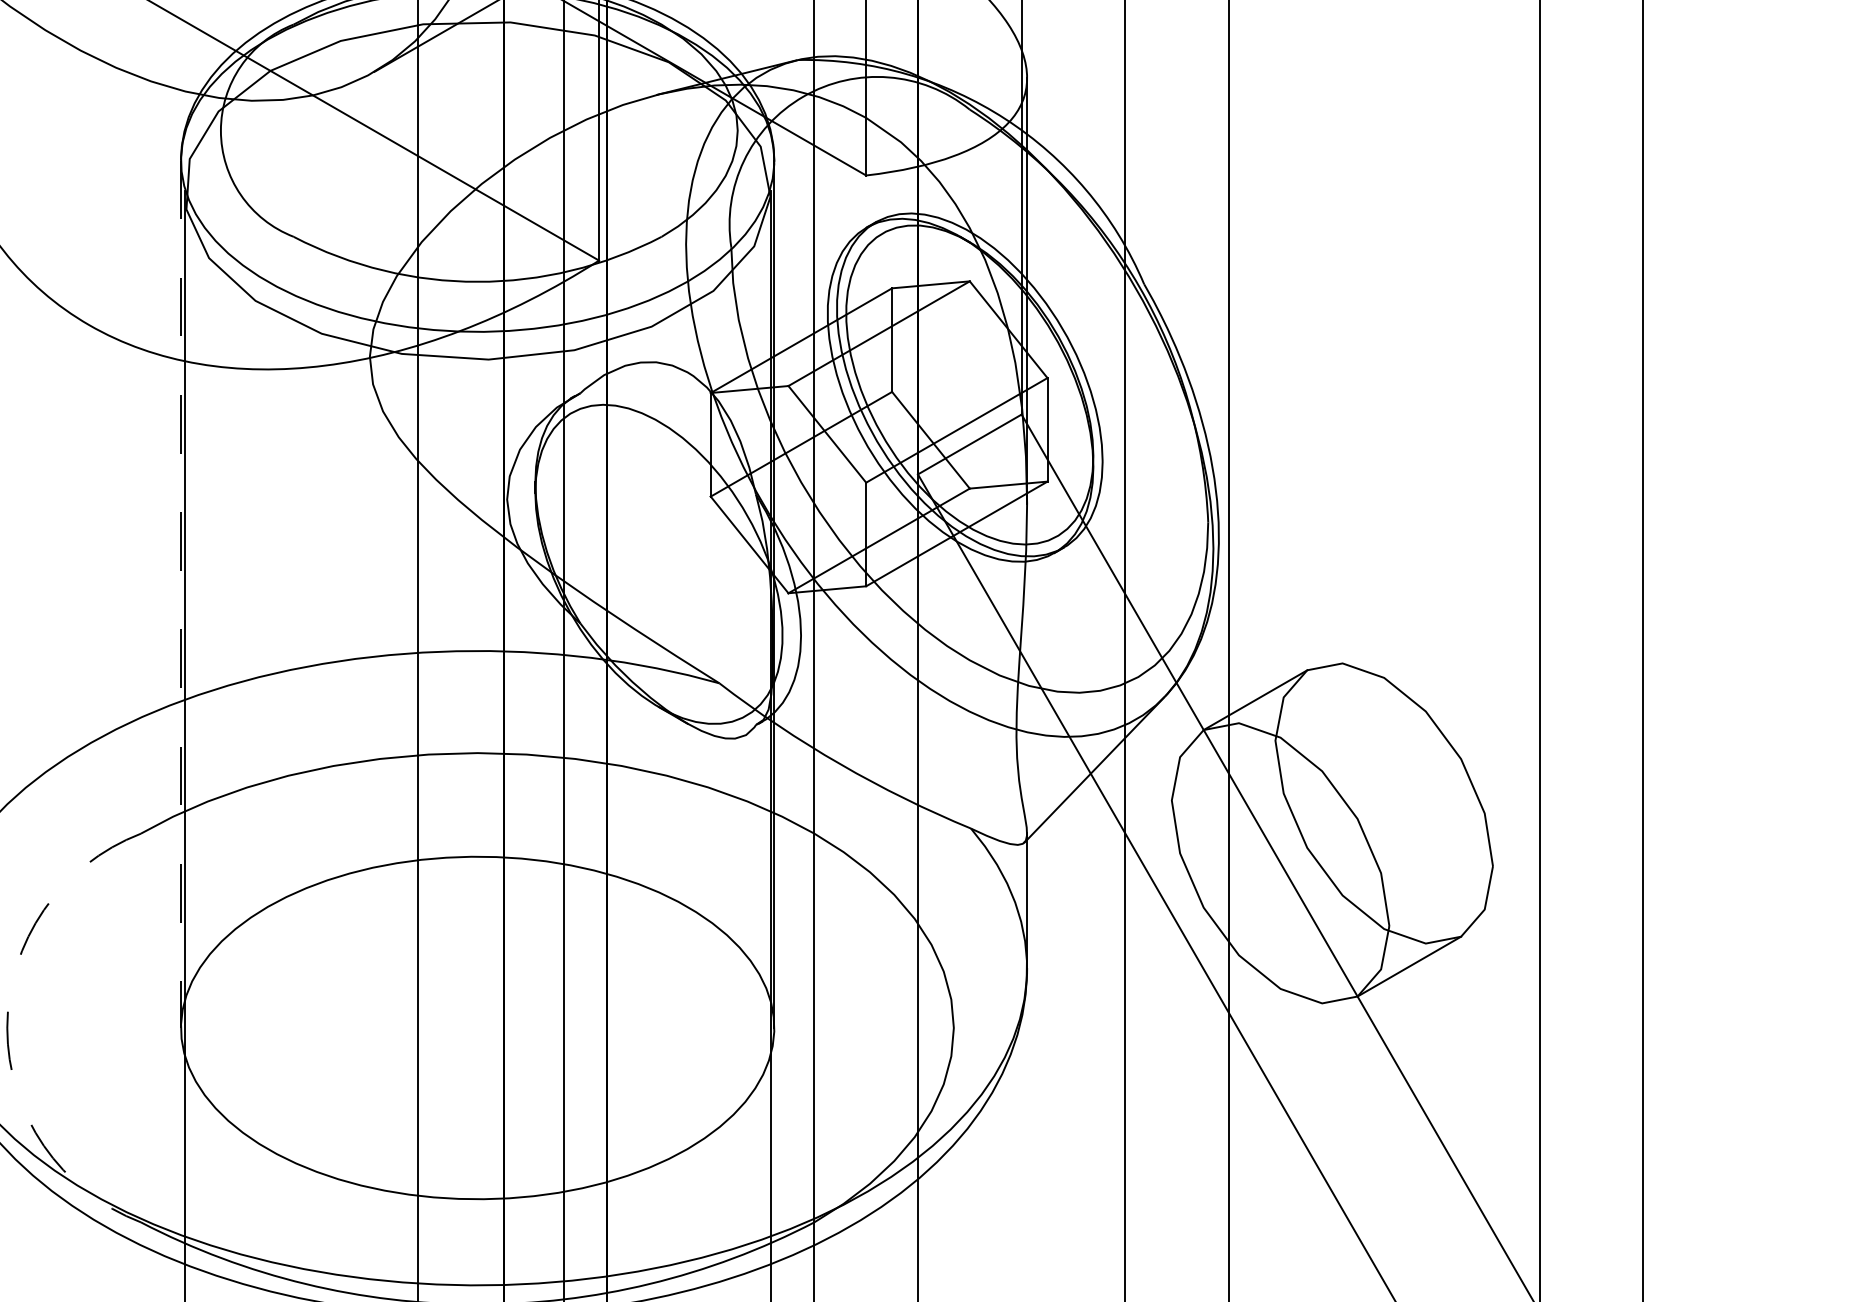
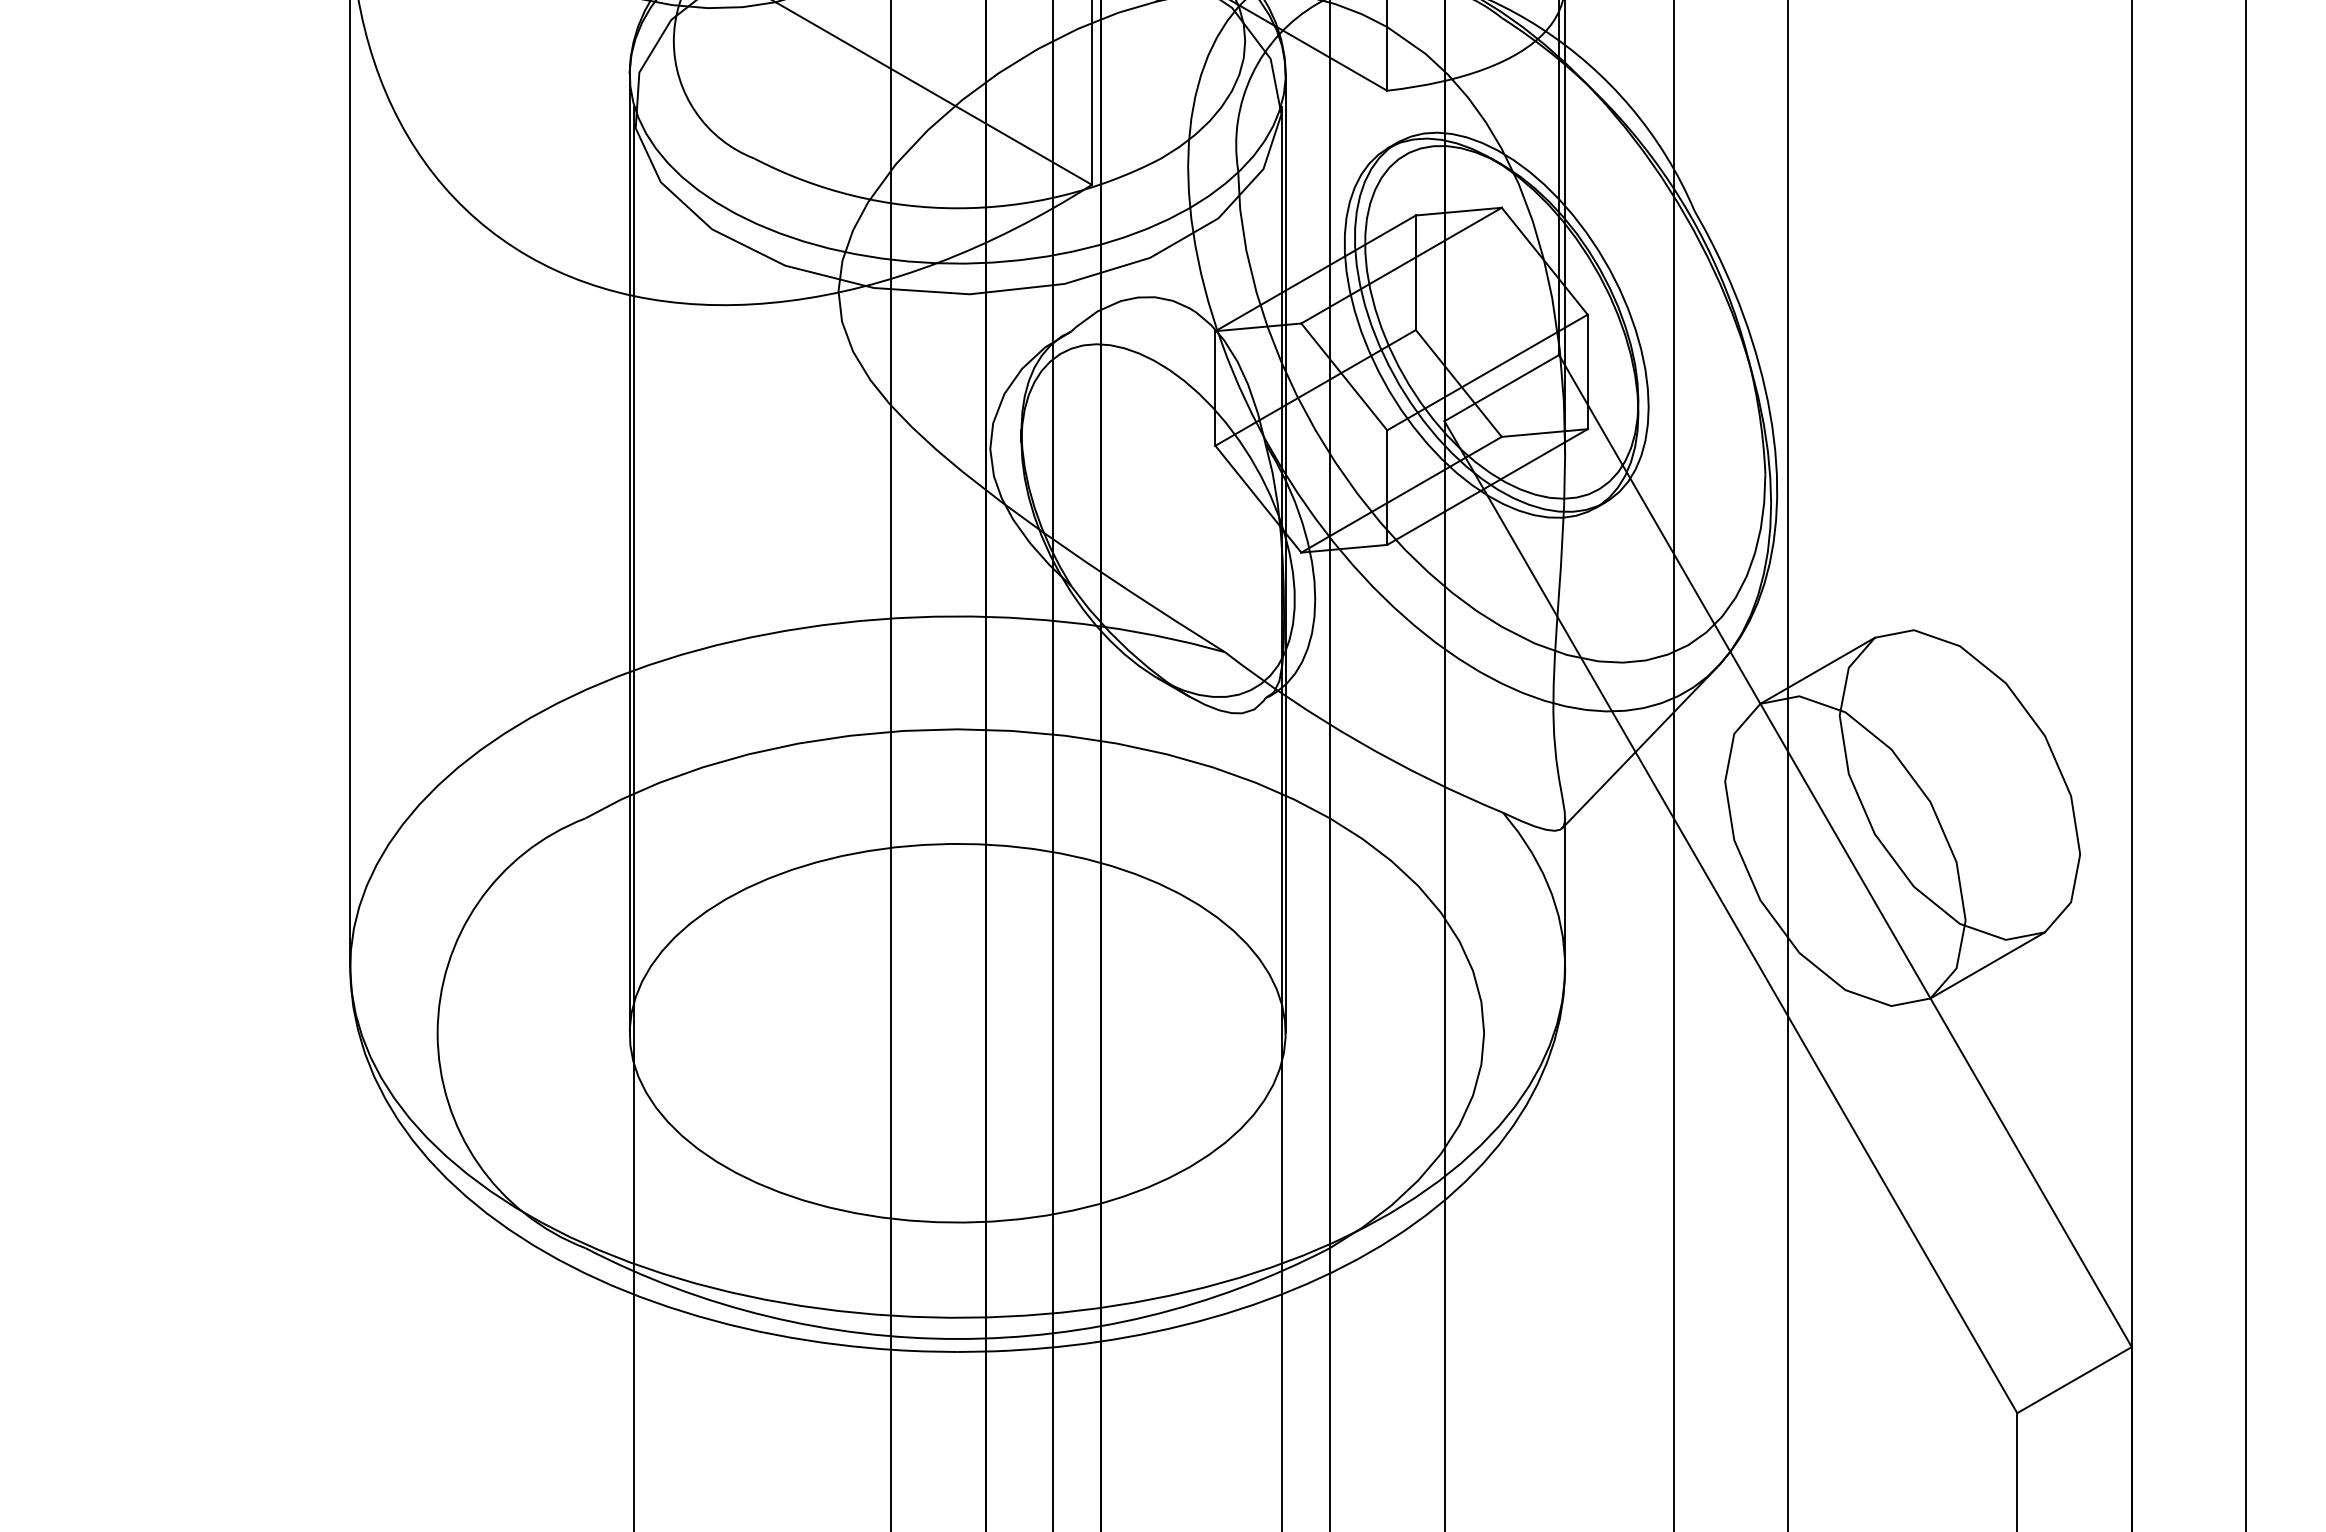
line: (180, 594) -> (629, 554), dashed -> solid
arc: (7, 1028) -> (437, 1033), dashed -> solid

